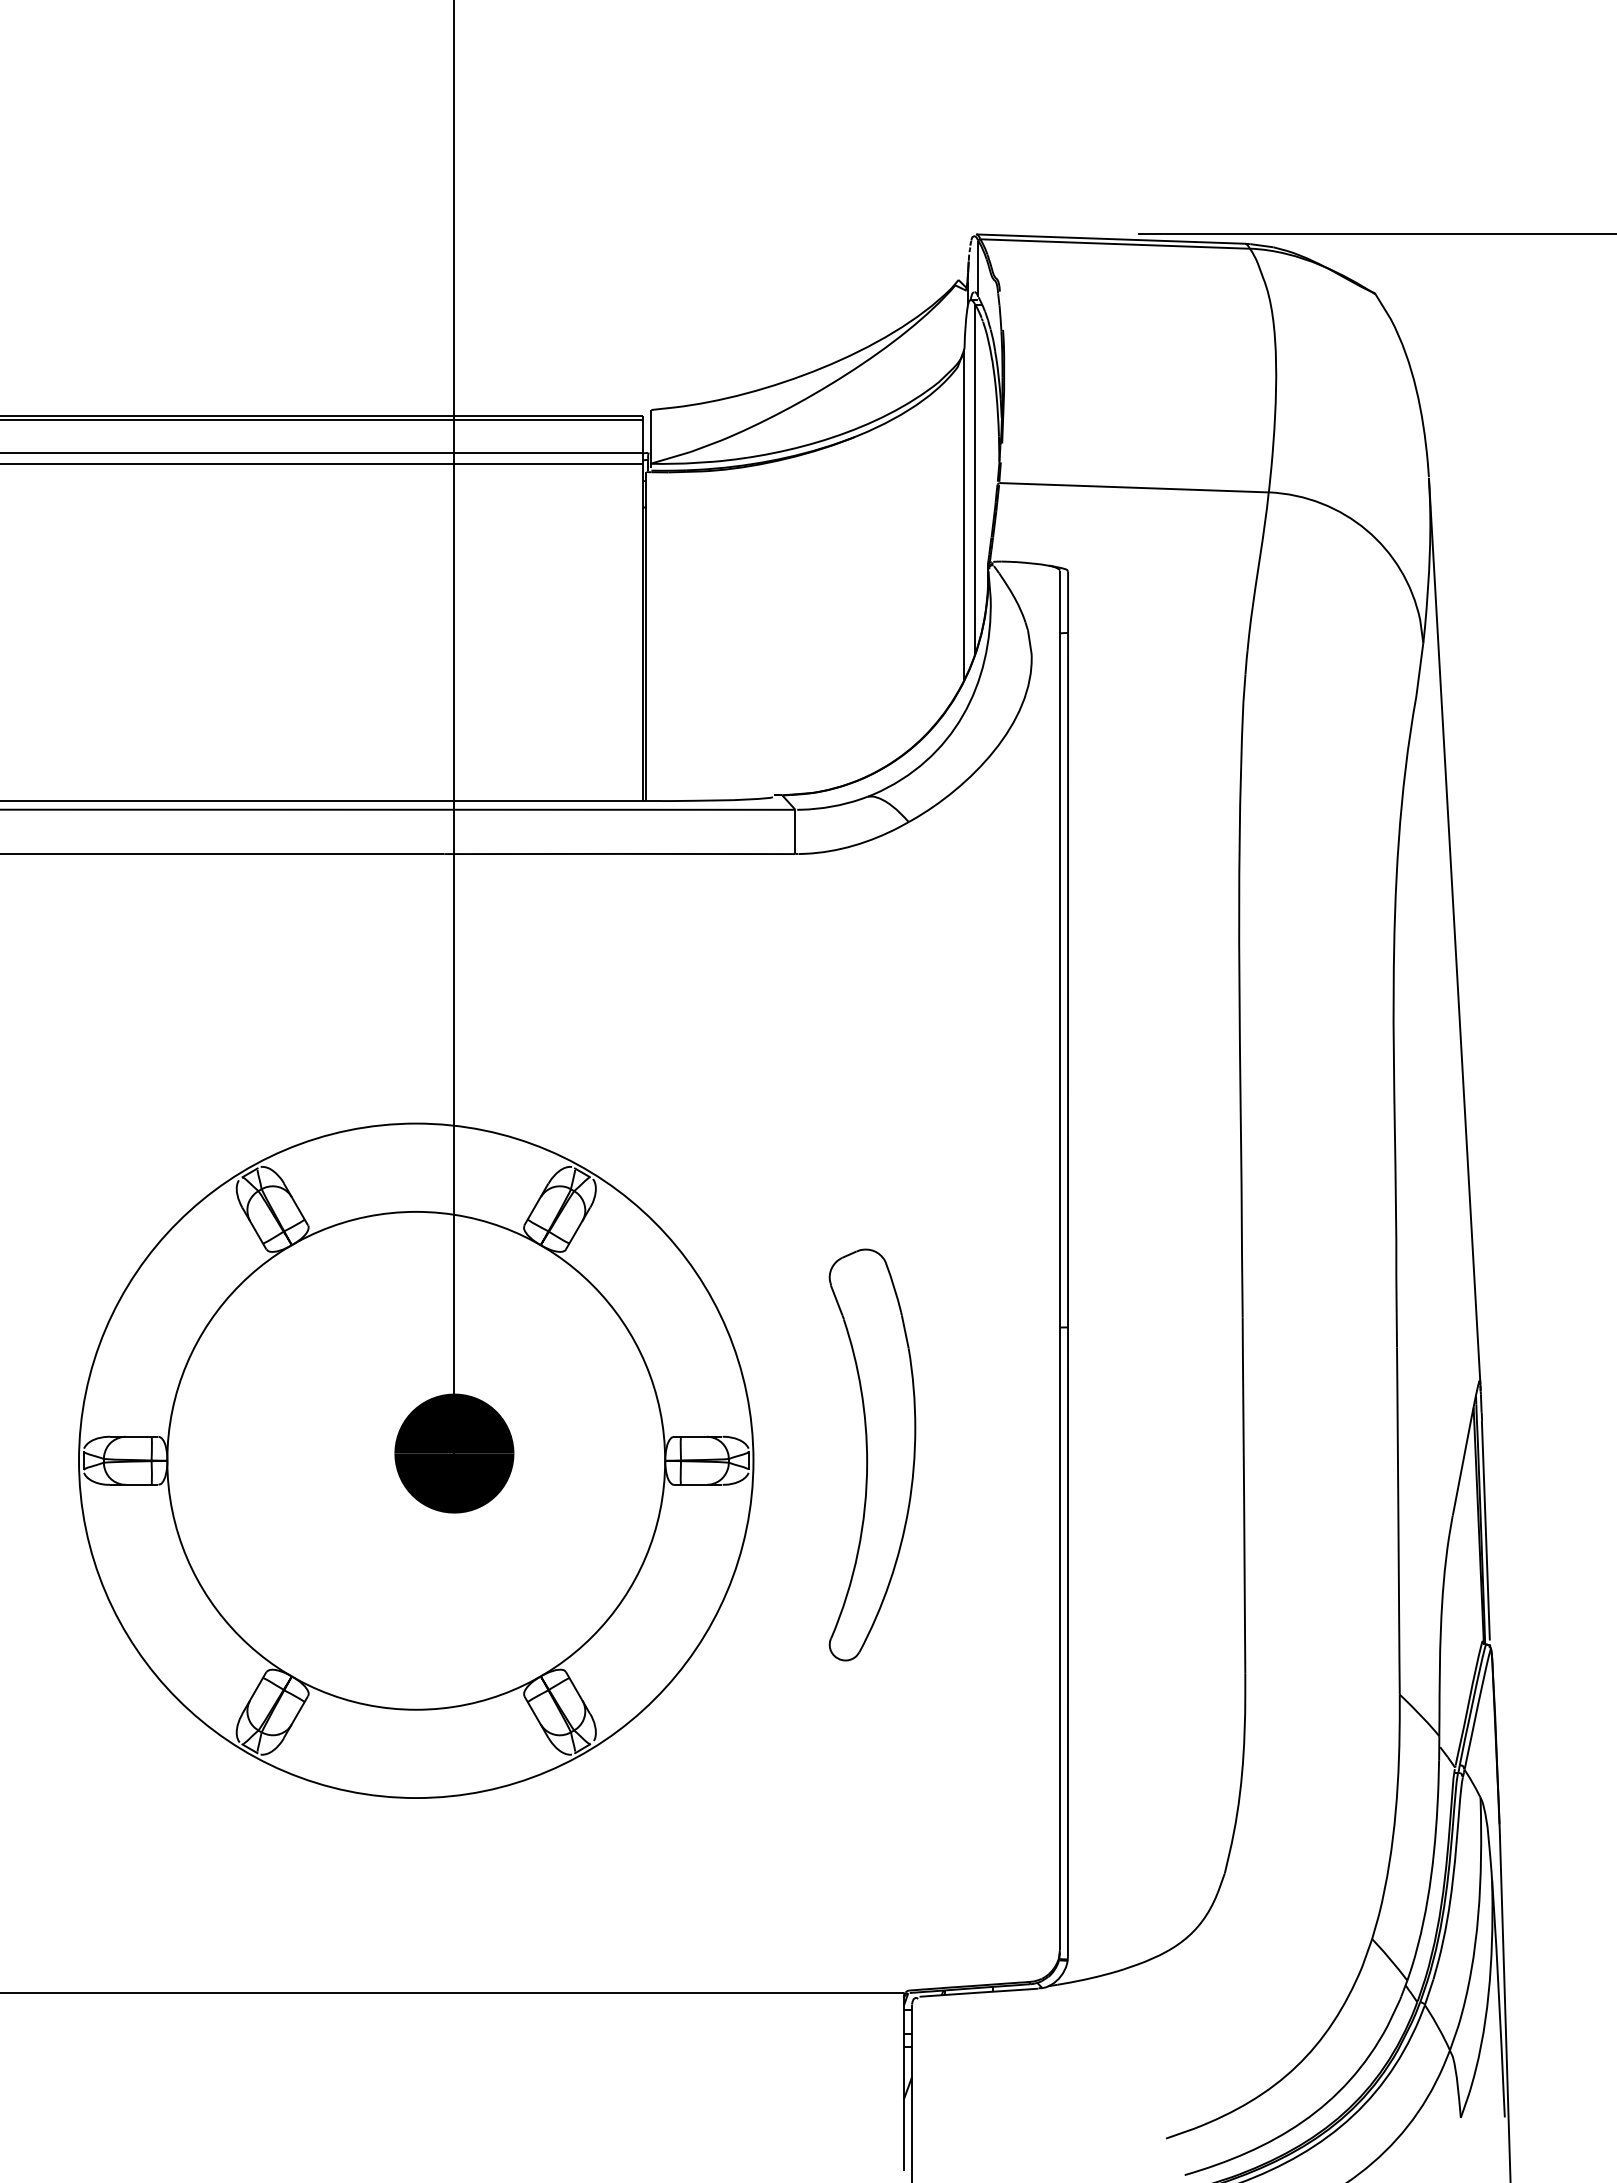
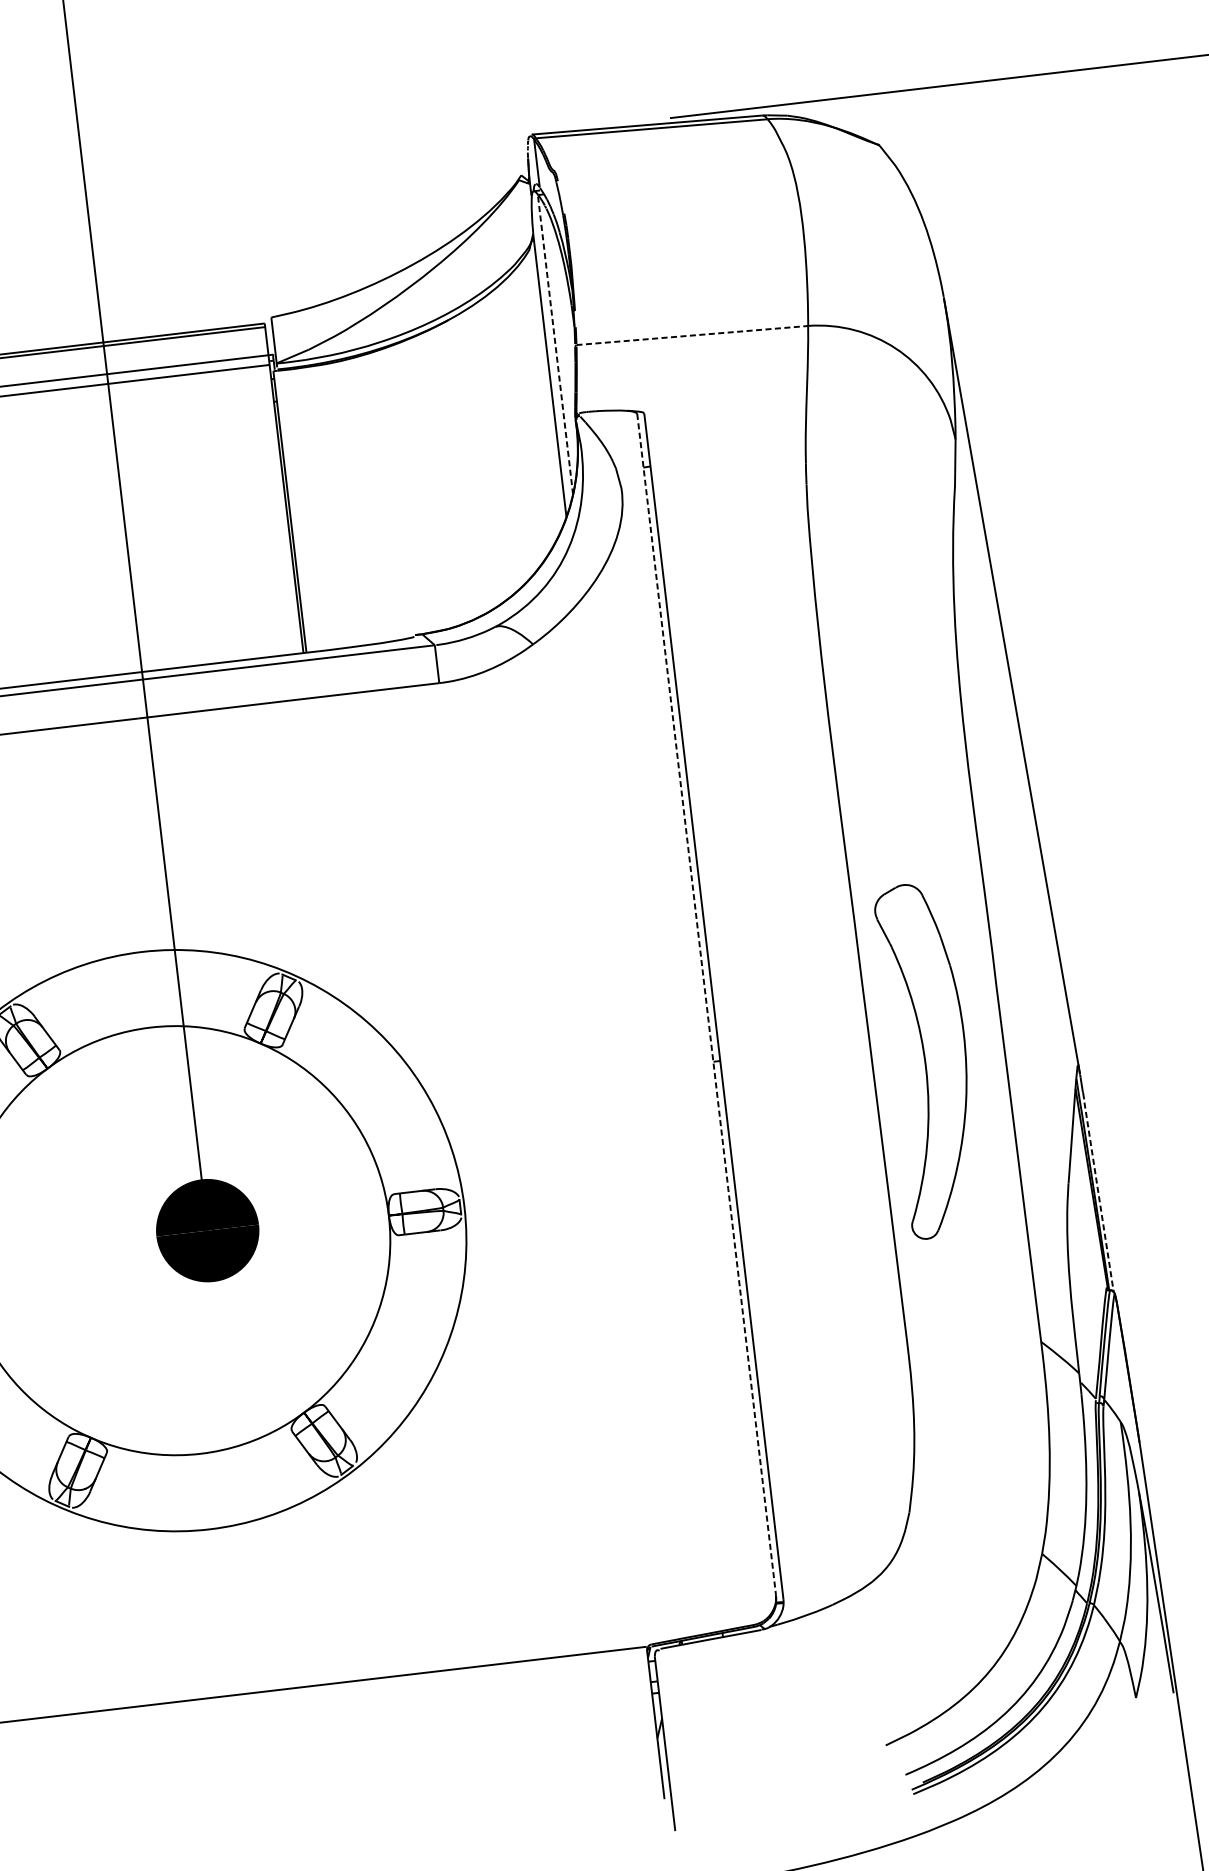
line: (975, 479) -> (555, 344), solid -> dashed
line: (1134, 487) -> (692, 335), solid -> dashed
line: (1059, 1260) -> (706, 1004), solid -> dashed
part: (872, 1454) -> (929, 1059), moved
line: (1485, 1530) -> (1098, 1192), solid -> dashed

